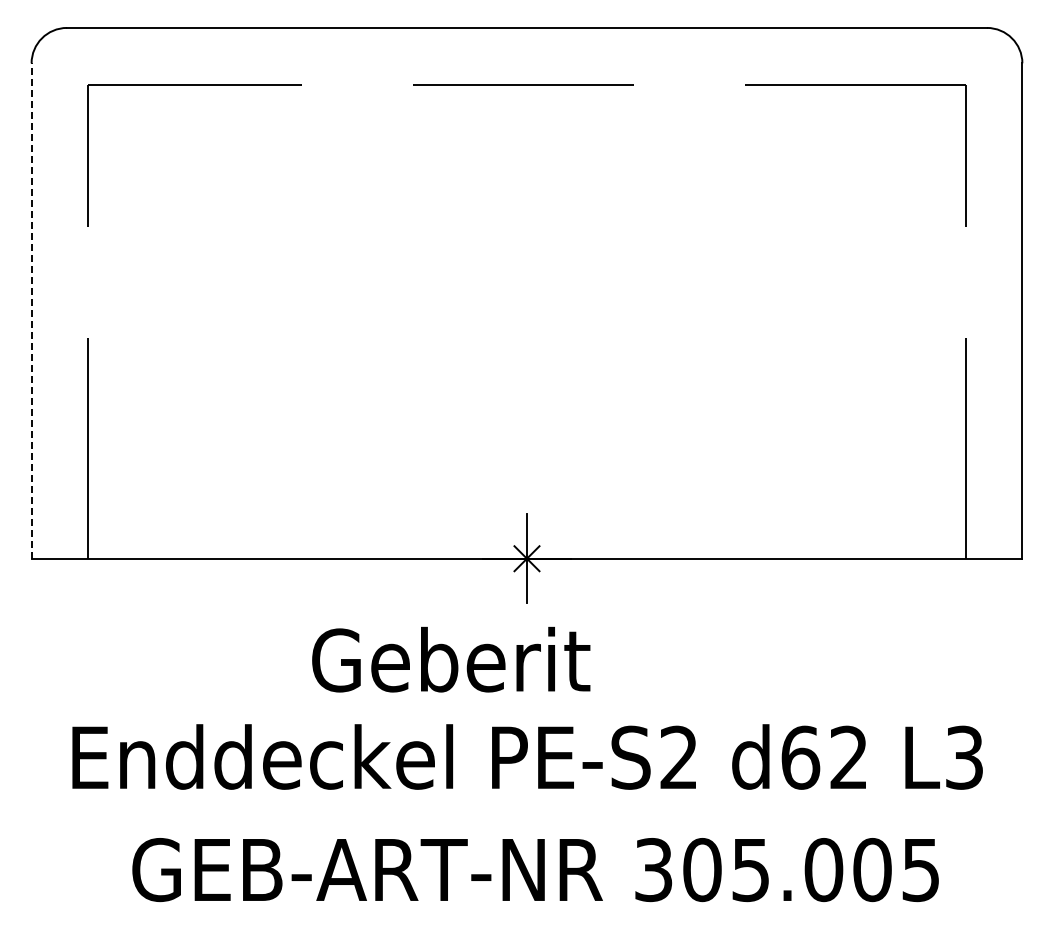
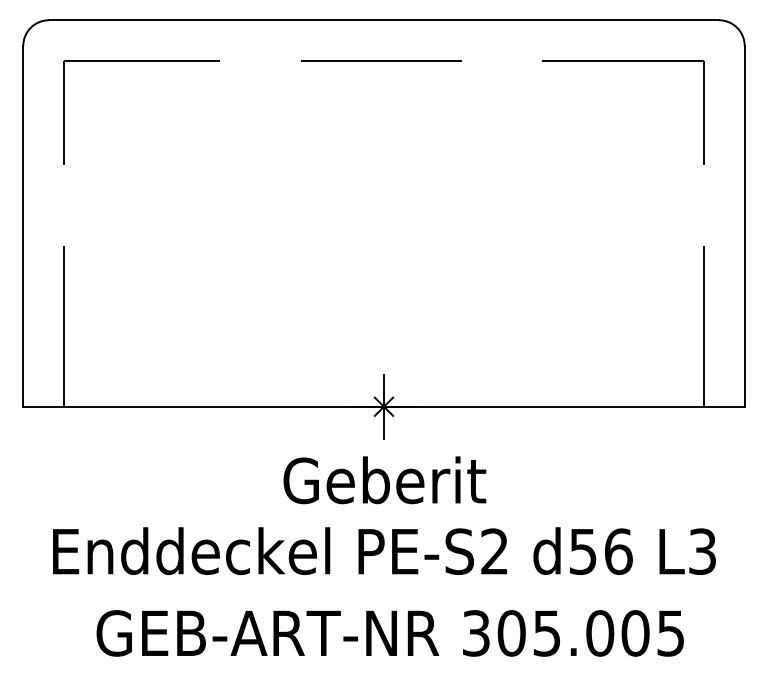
line: (31, 311) -> (23, 226), dashed -> solid
text: (451, 659) -> (385, 480), moved
text: (824, 757) -> (600, 551), d62 -> d56

